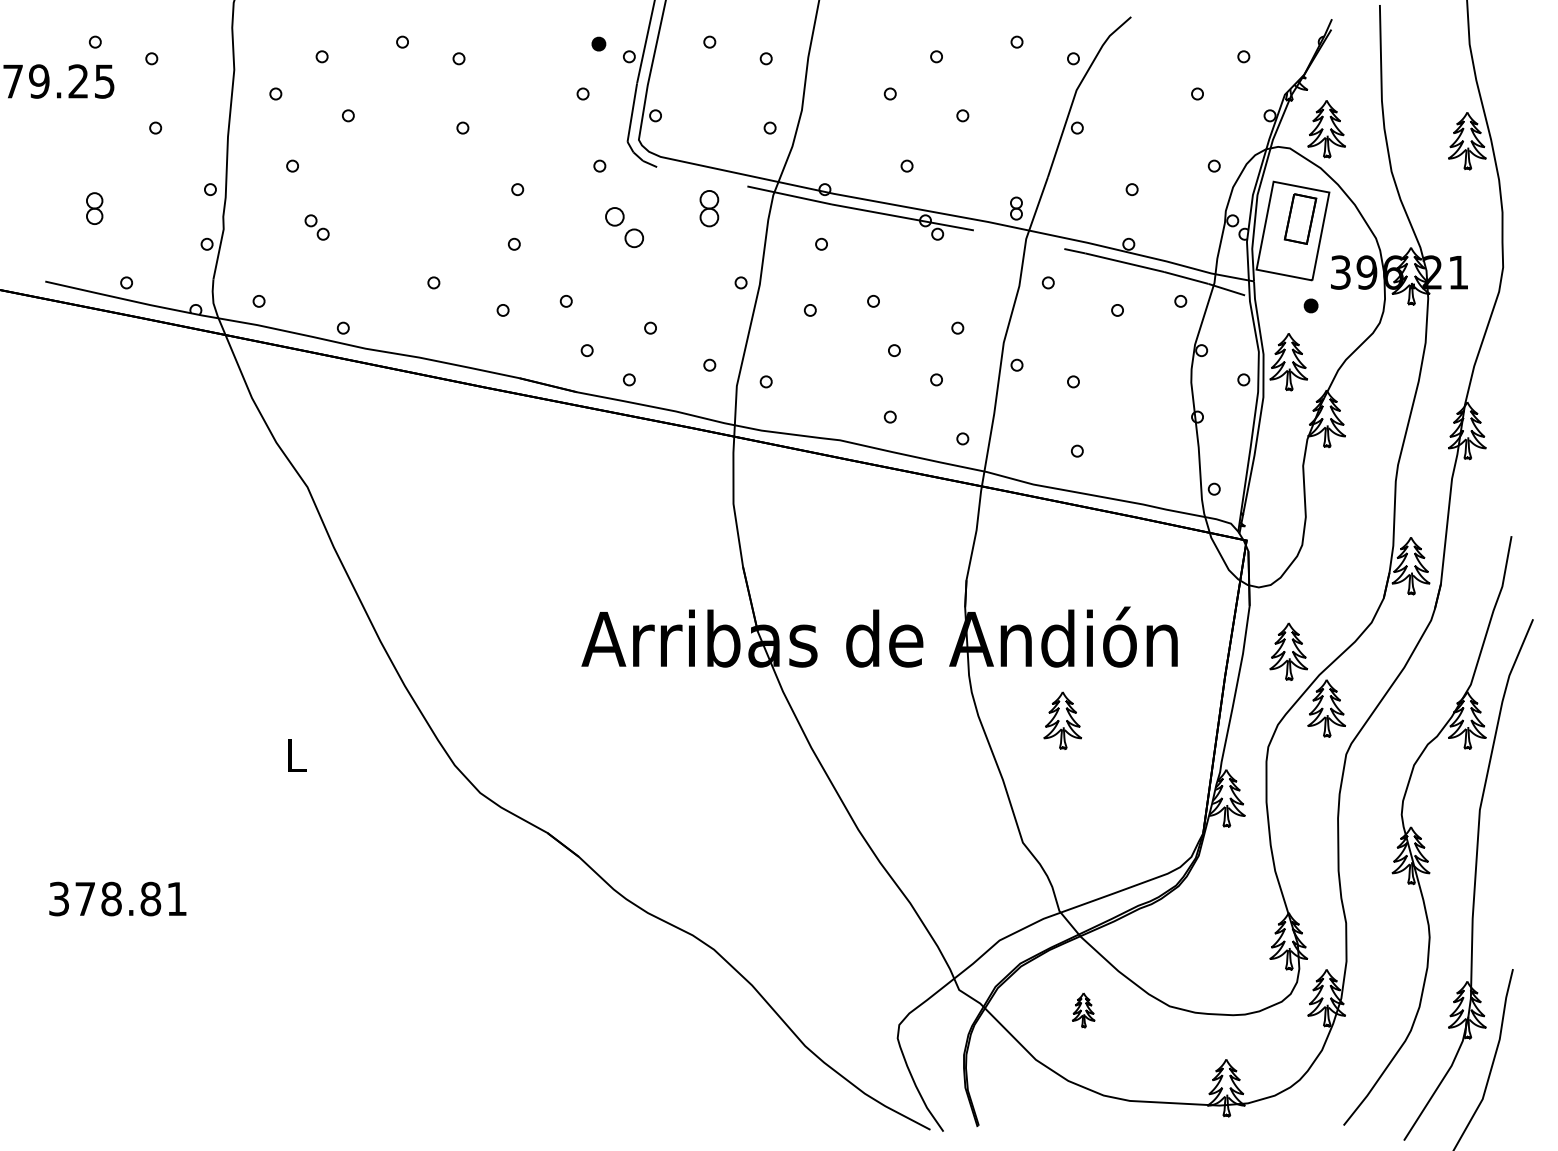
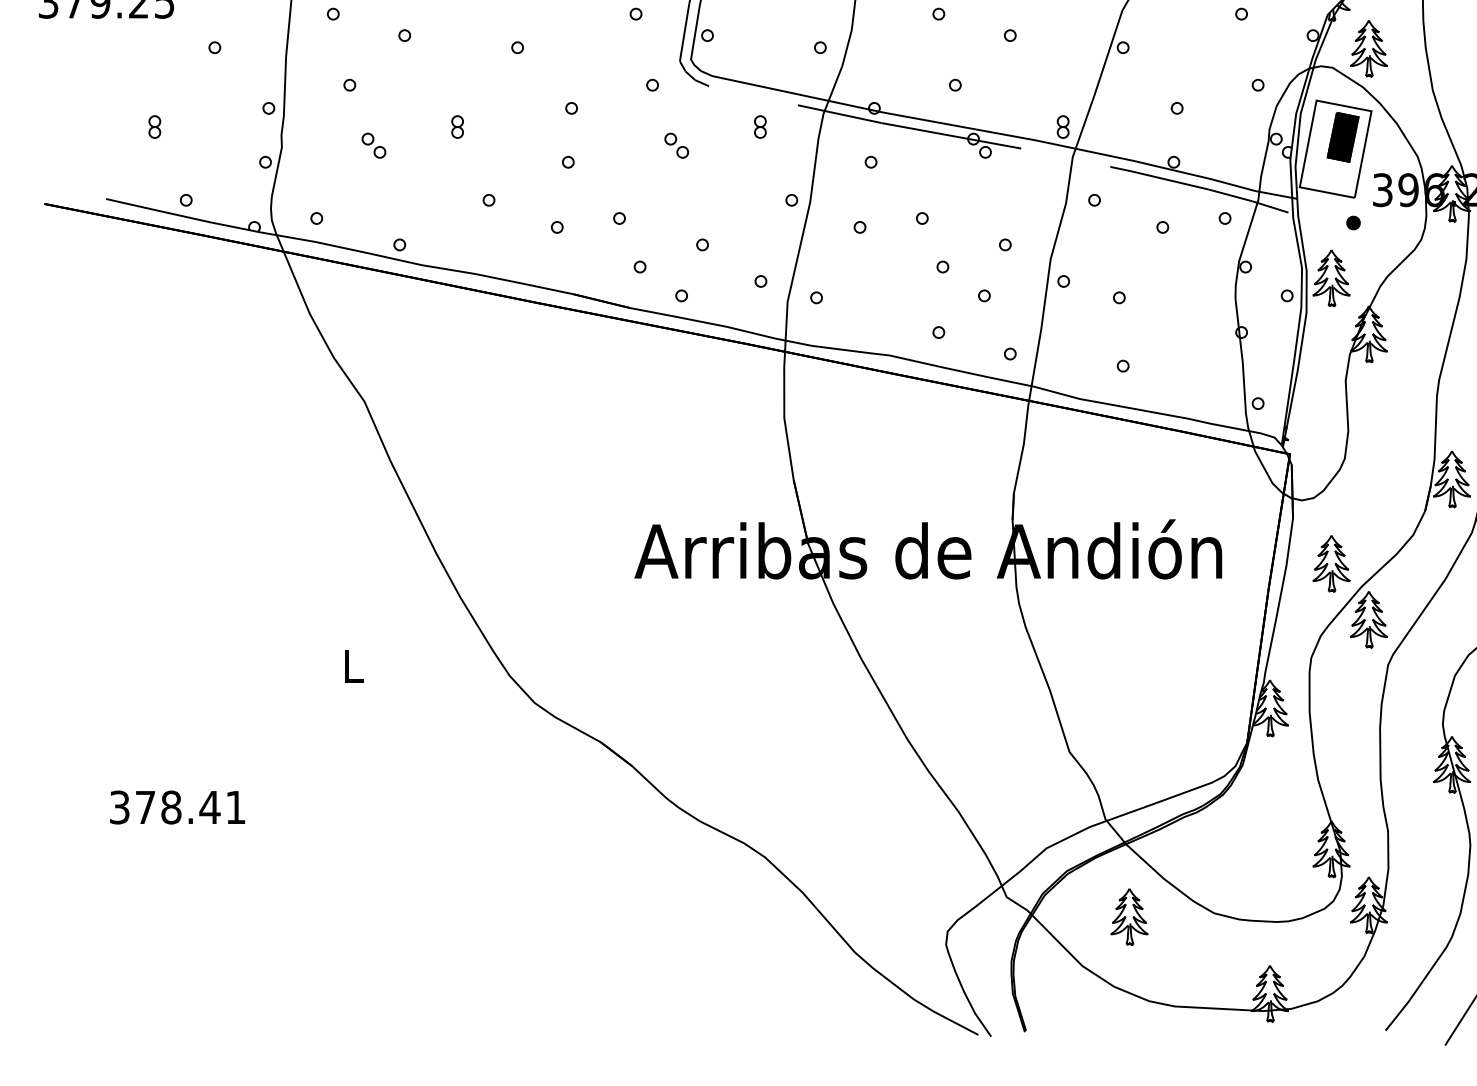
part: (94, 208) -> (154, 126), size x0.71
part: (401, 208) -> (457, 126), added
part: (708, 208) -> (759, 126), size x0.62
fill: (1300, 218) -> (1343, 136), added
part: (623, 227) -> (675, 145), size x0.62
part: (1062, 720) -> (1108, 631), removed
text: (150, 898) -> (209, 806), 378.81 -> 378.41
part: (1083, 1010) -> (1129, 917), size x1.67

